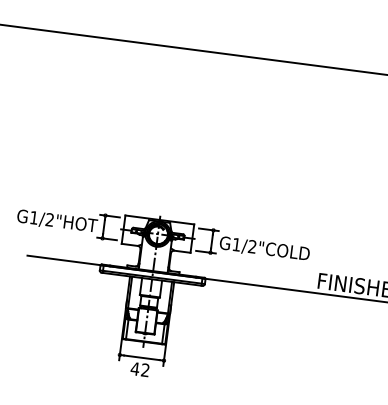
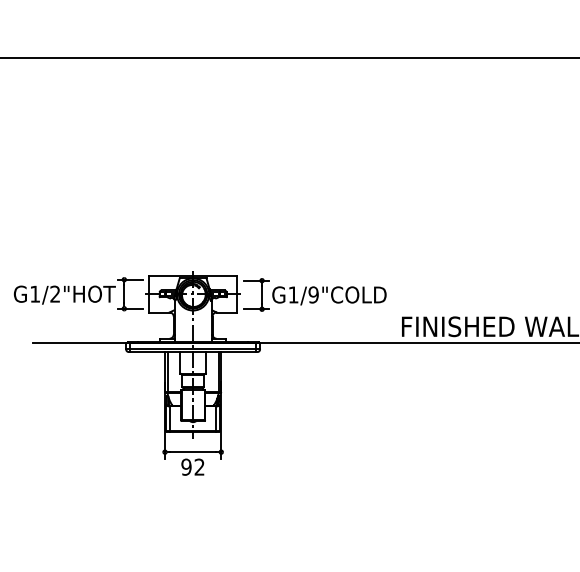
text: (252, 246) -> (313, 294), G1/2"COLD -> G1/9"COLD
text: (135, 368) -> (186, 466), 42 -> 92

